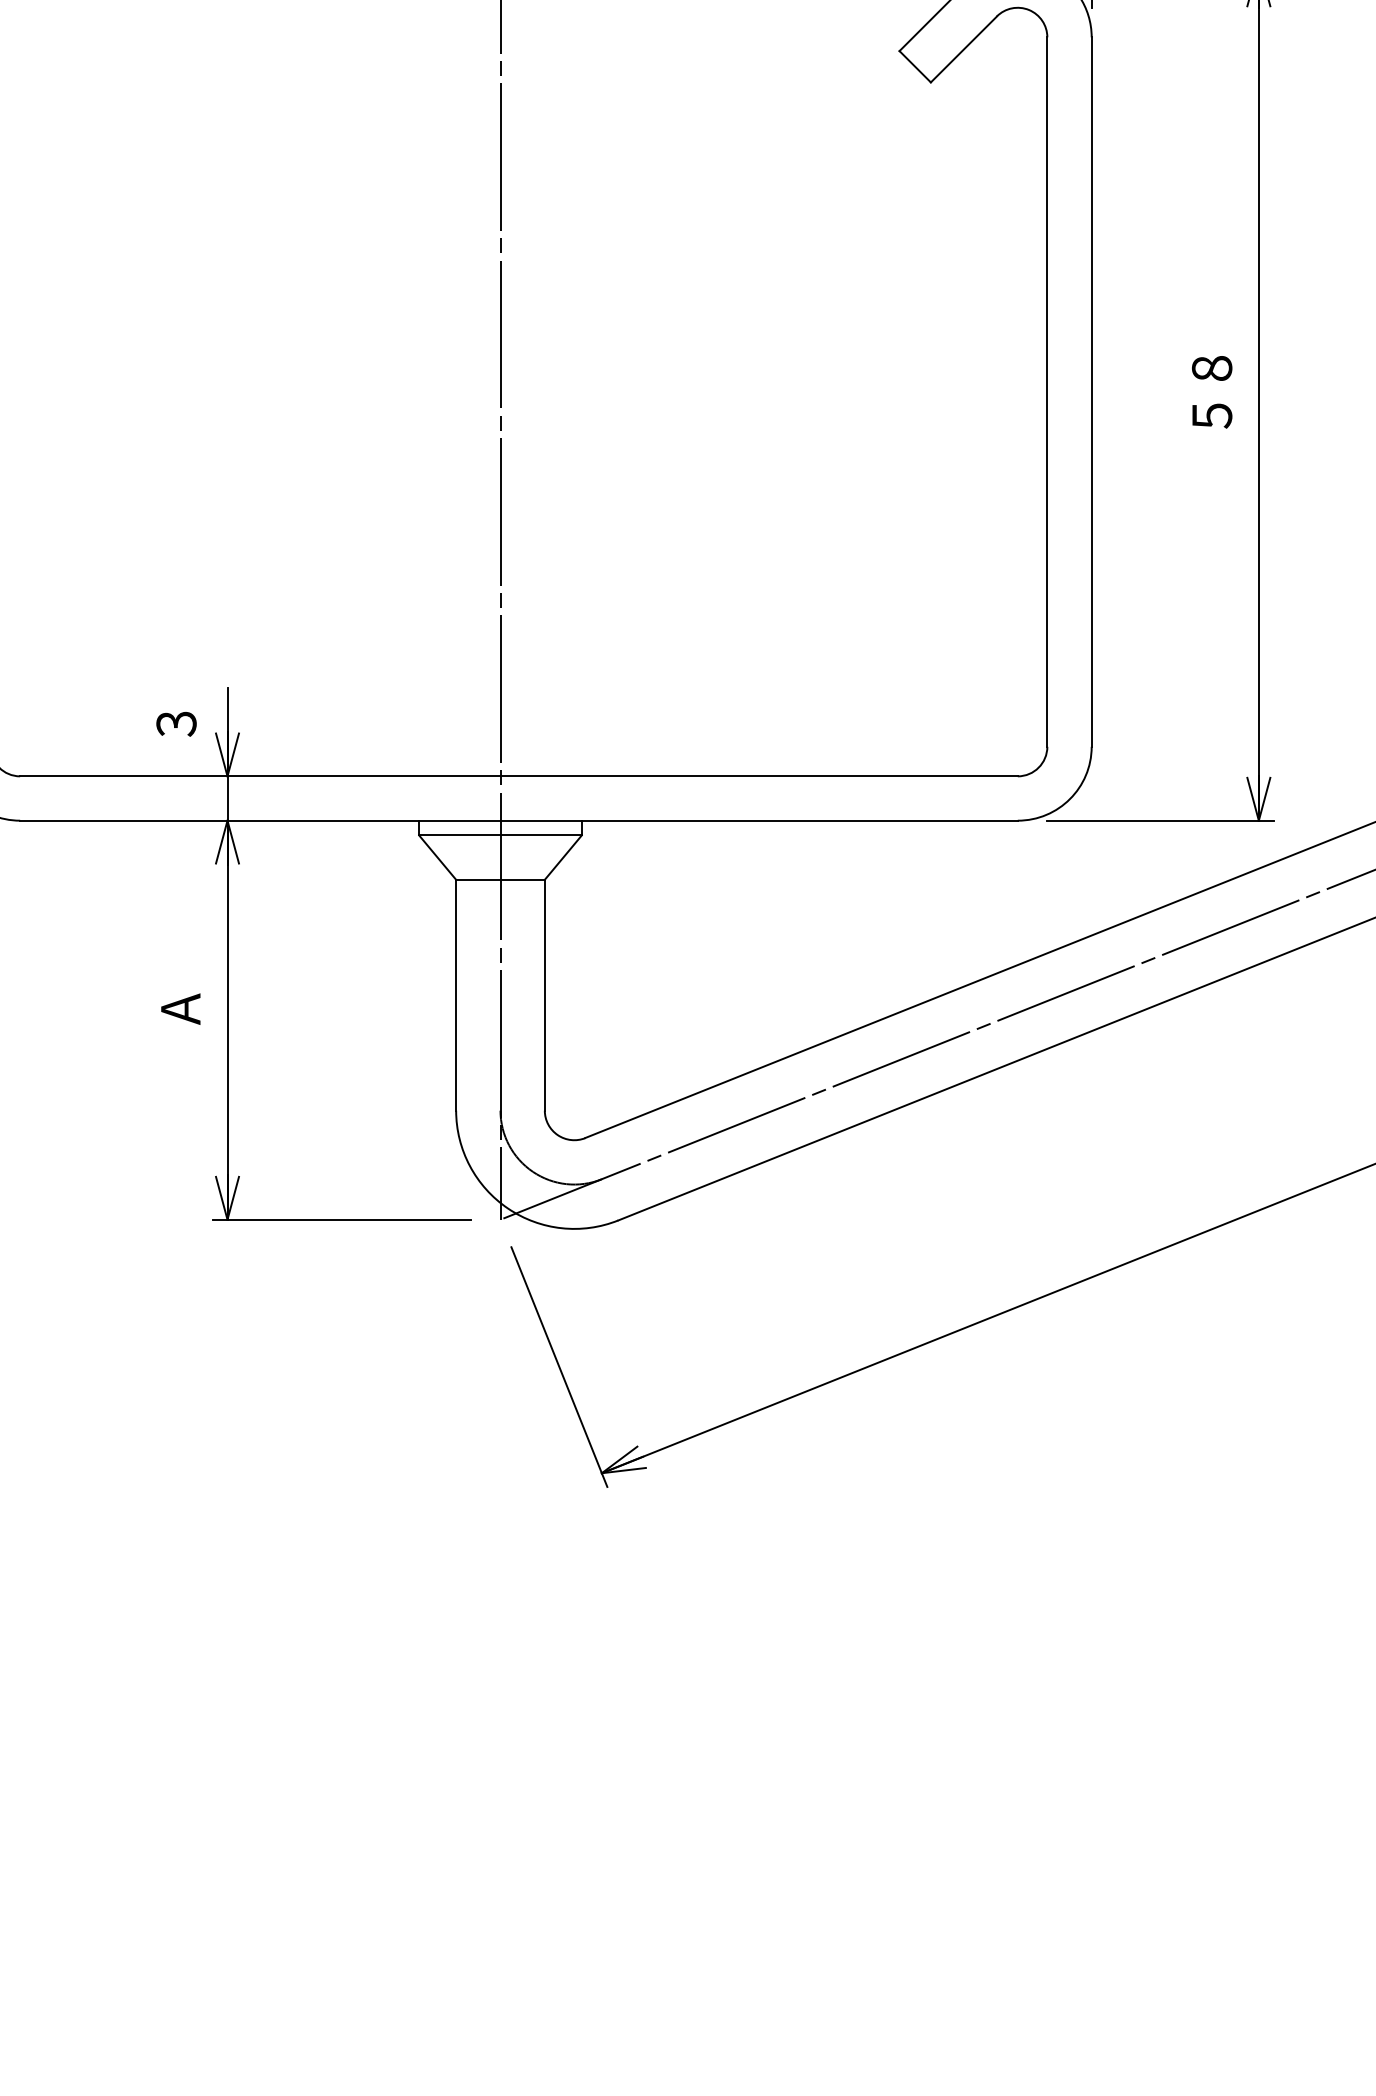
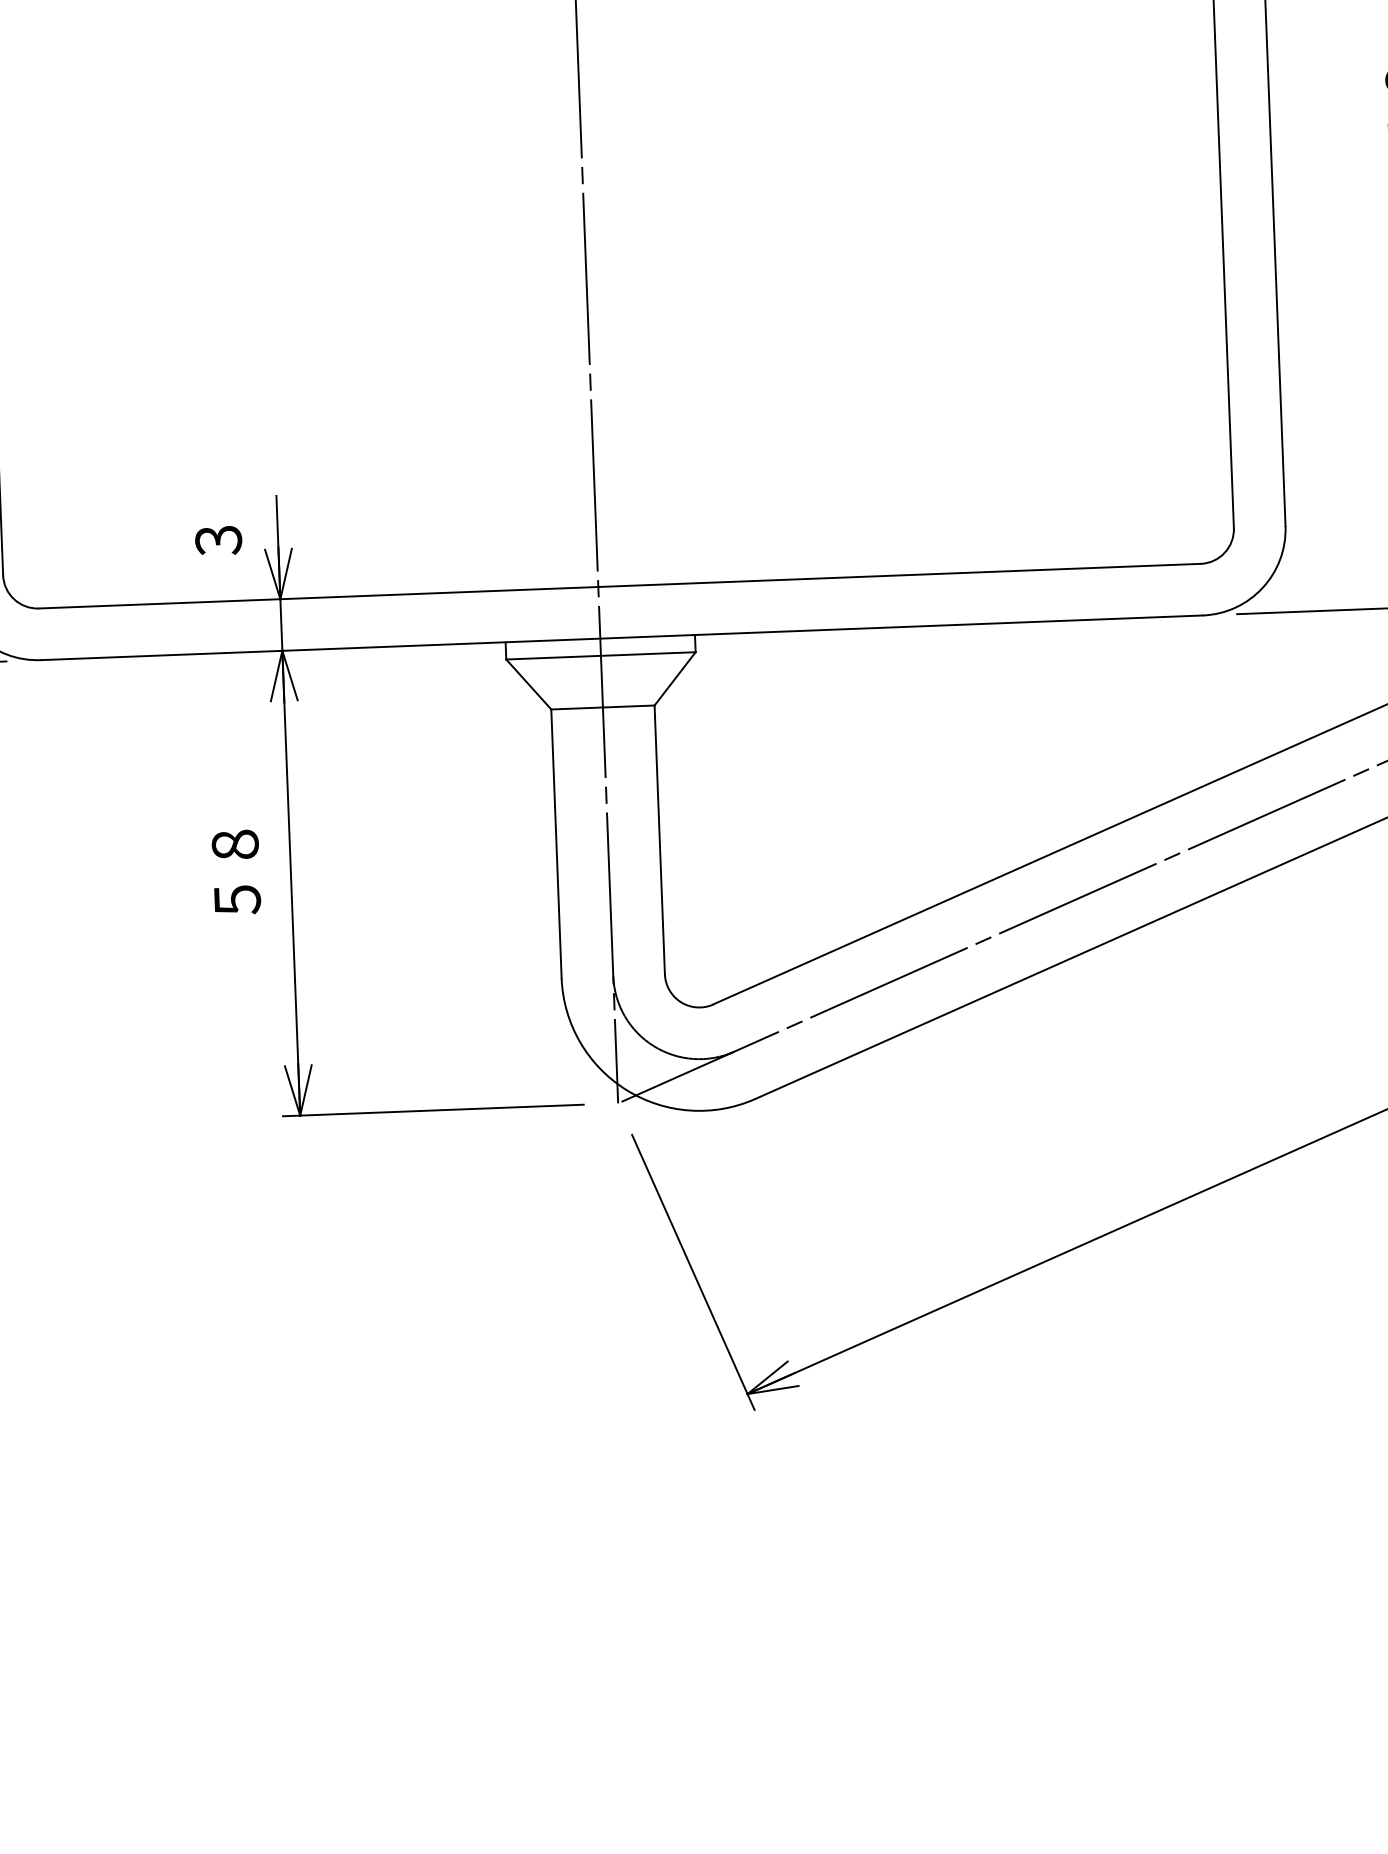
text: (180, 1008) -> (236, 871), Ａ -> ５８

